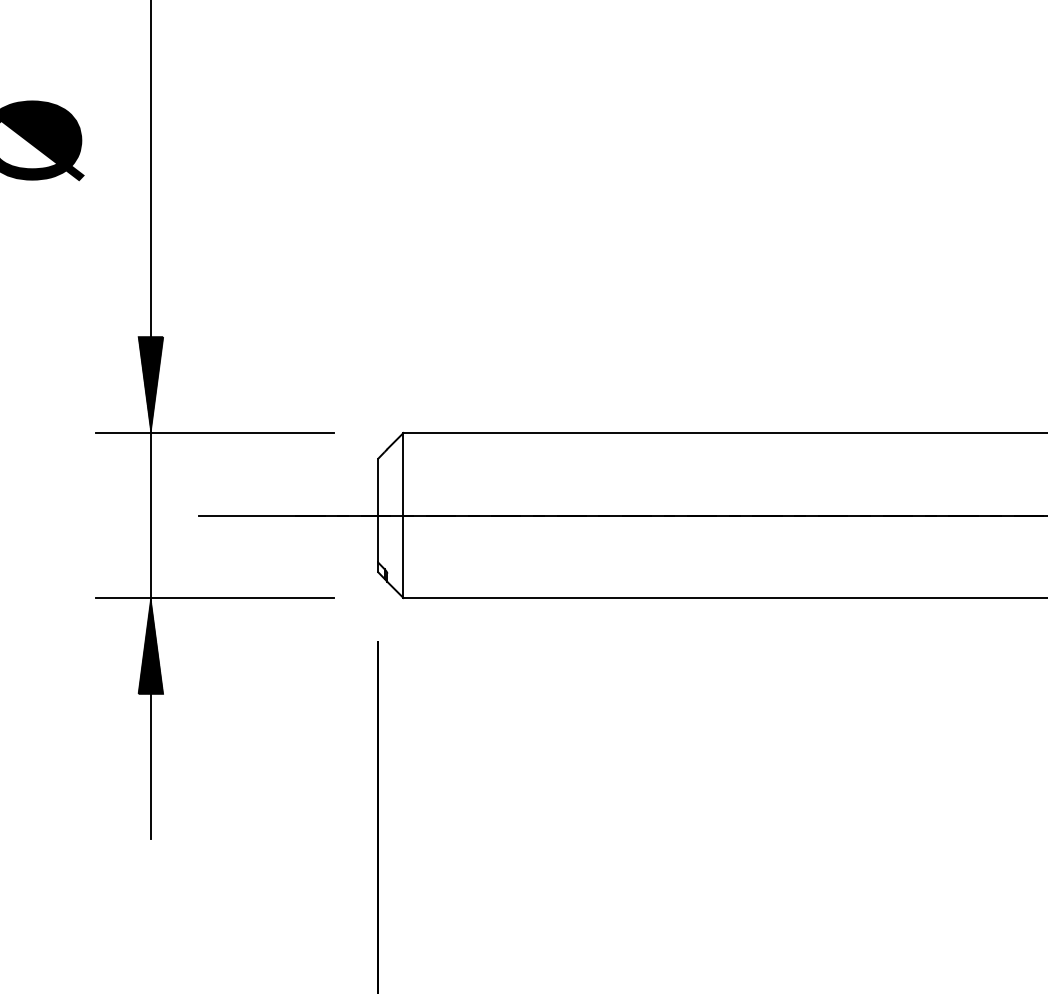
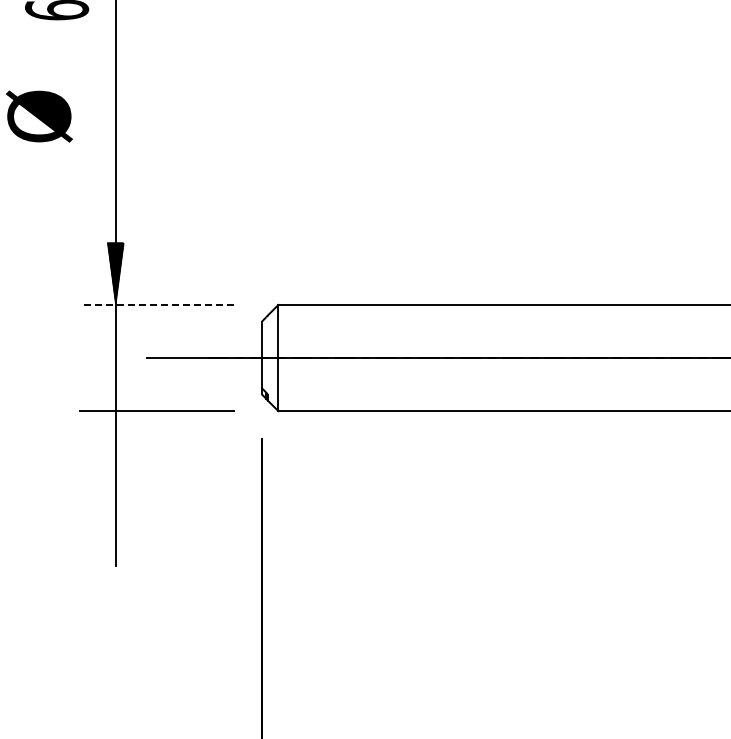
line: (215, 432) -> (157, 304), solid -> dashed
hatch: (150, 646) -> (115, 442), removed

